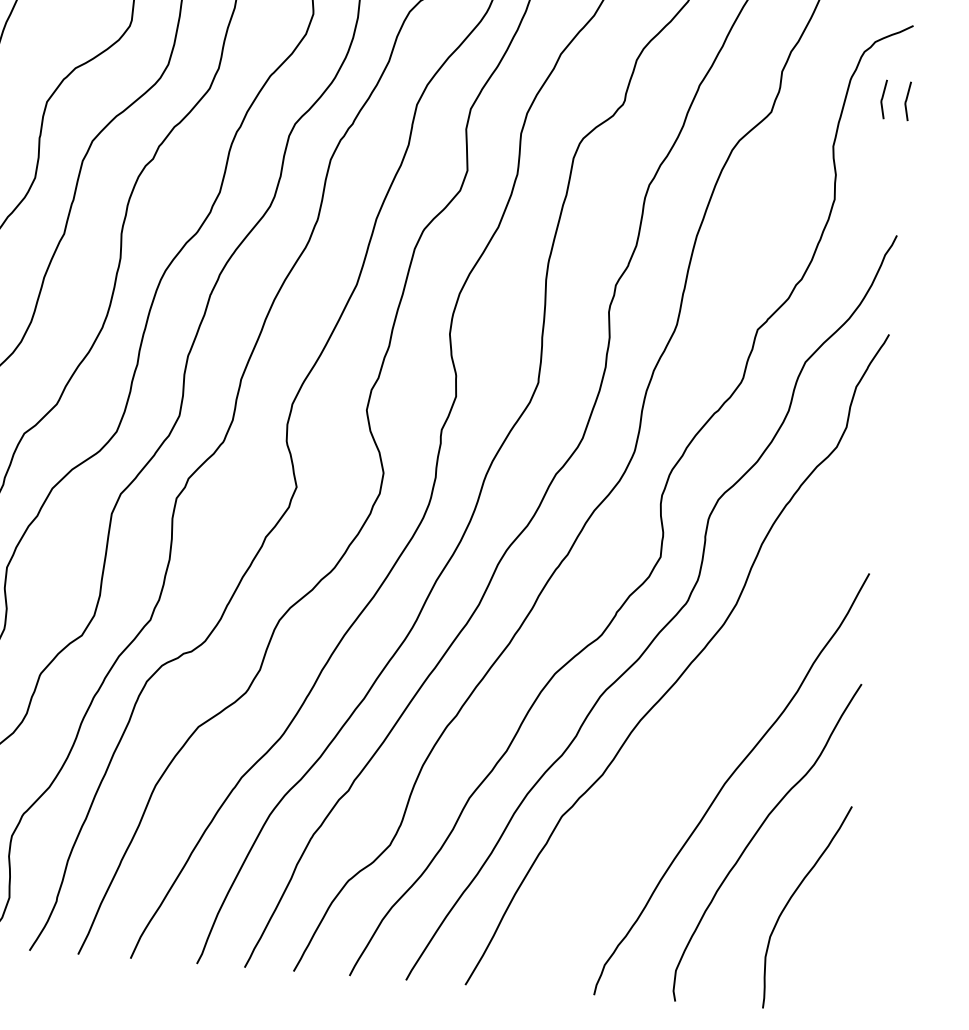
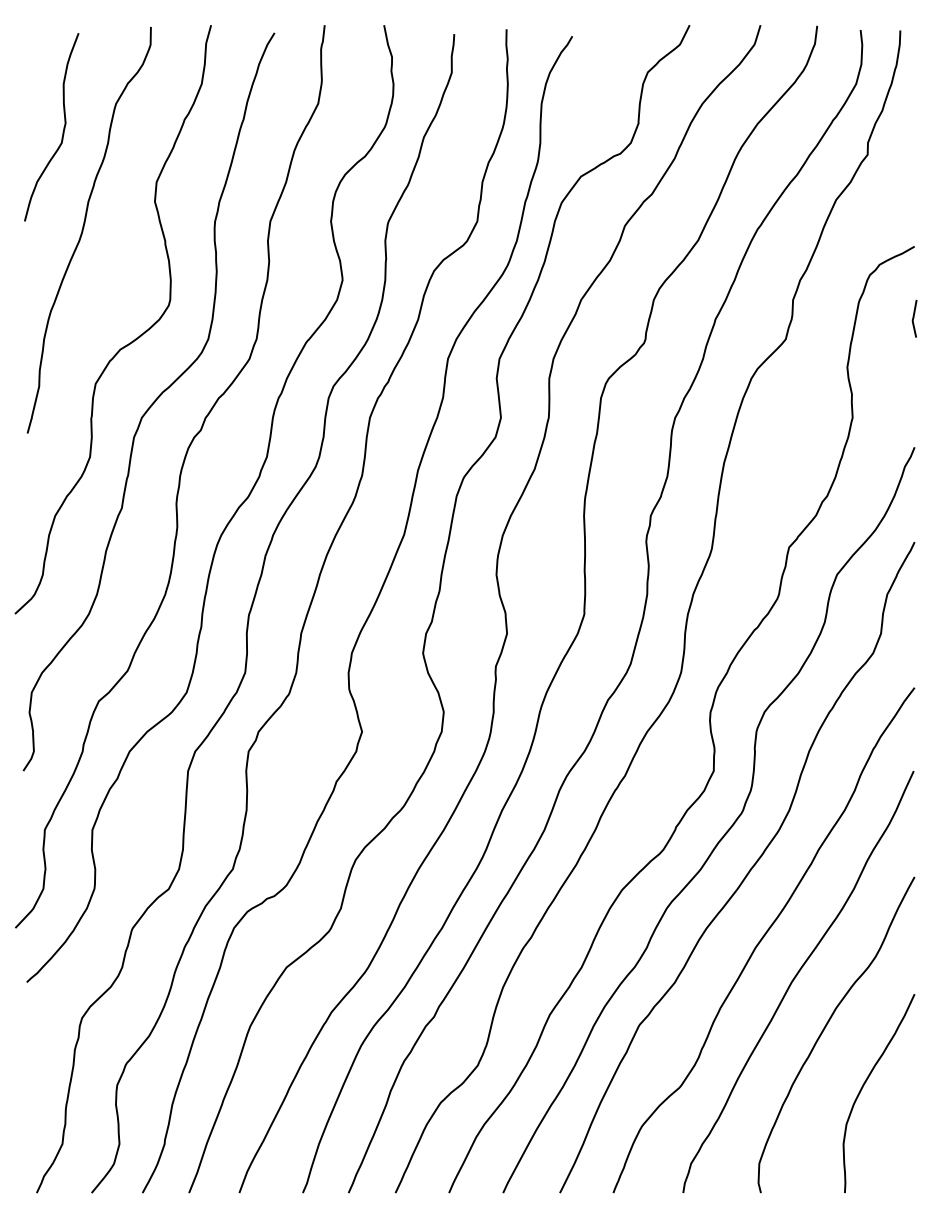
line: (883, 99) -> (891, 318), removed
curve: (697, 736) -> (762, 939), added

